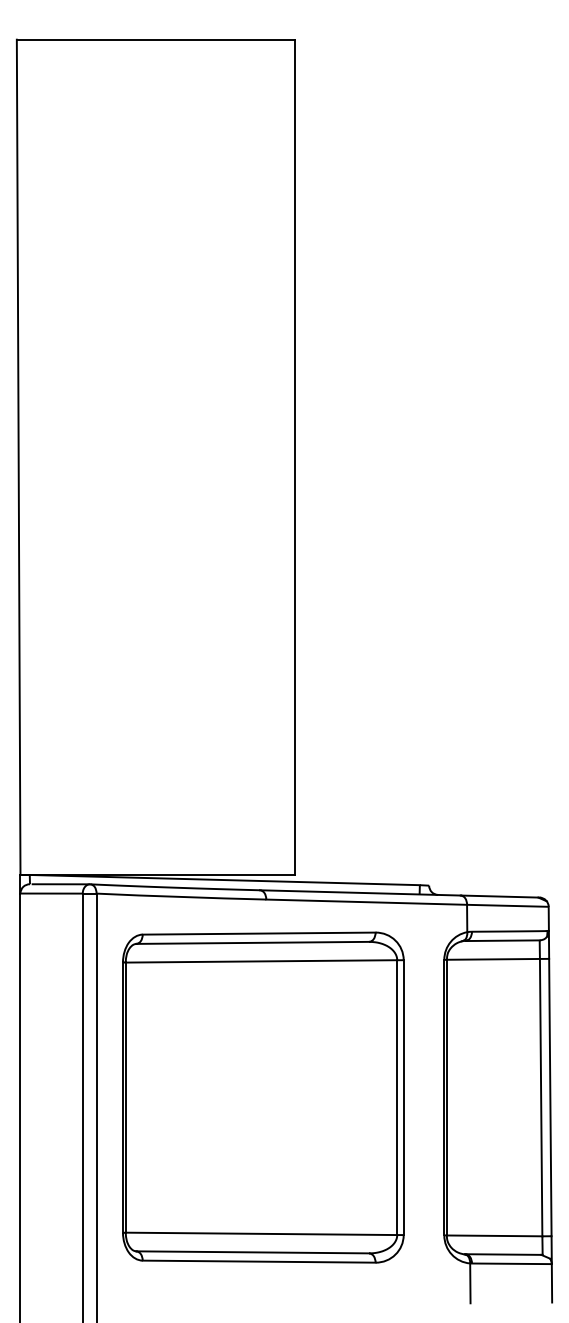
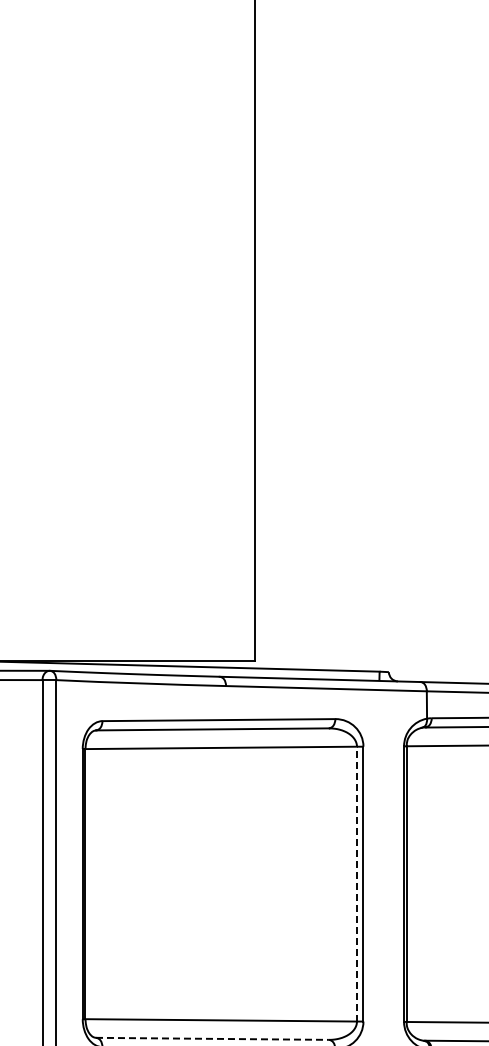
line: (397, 1097) -> (357, 884), solid -> dashed
line: (253, 1252) -> (213, 1039), solid -> dashed

